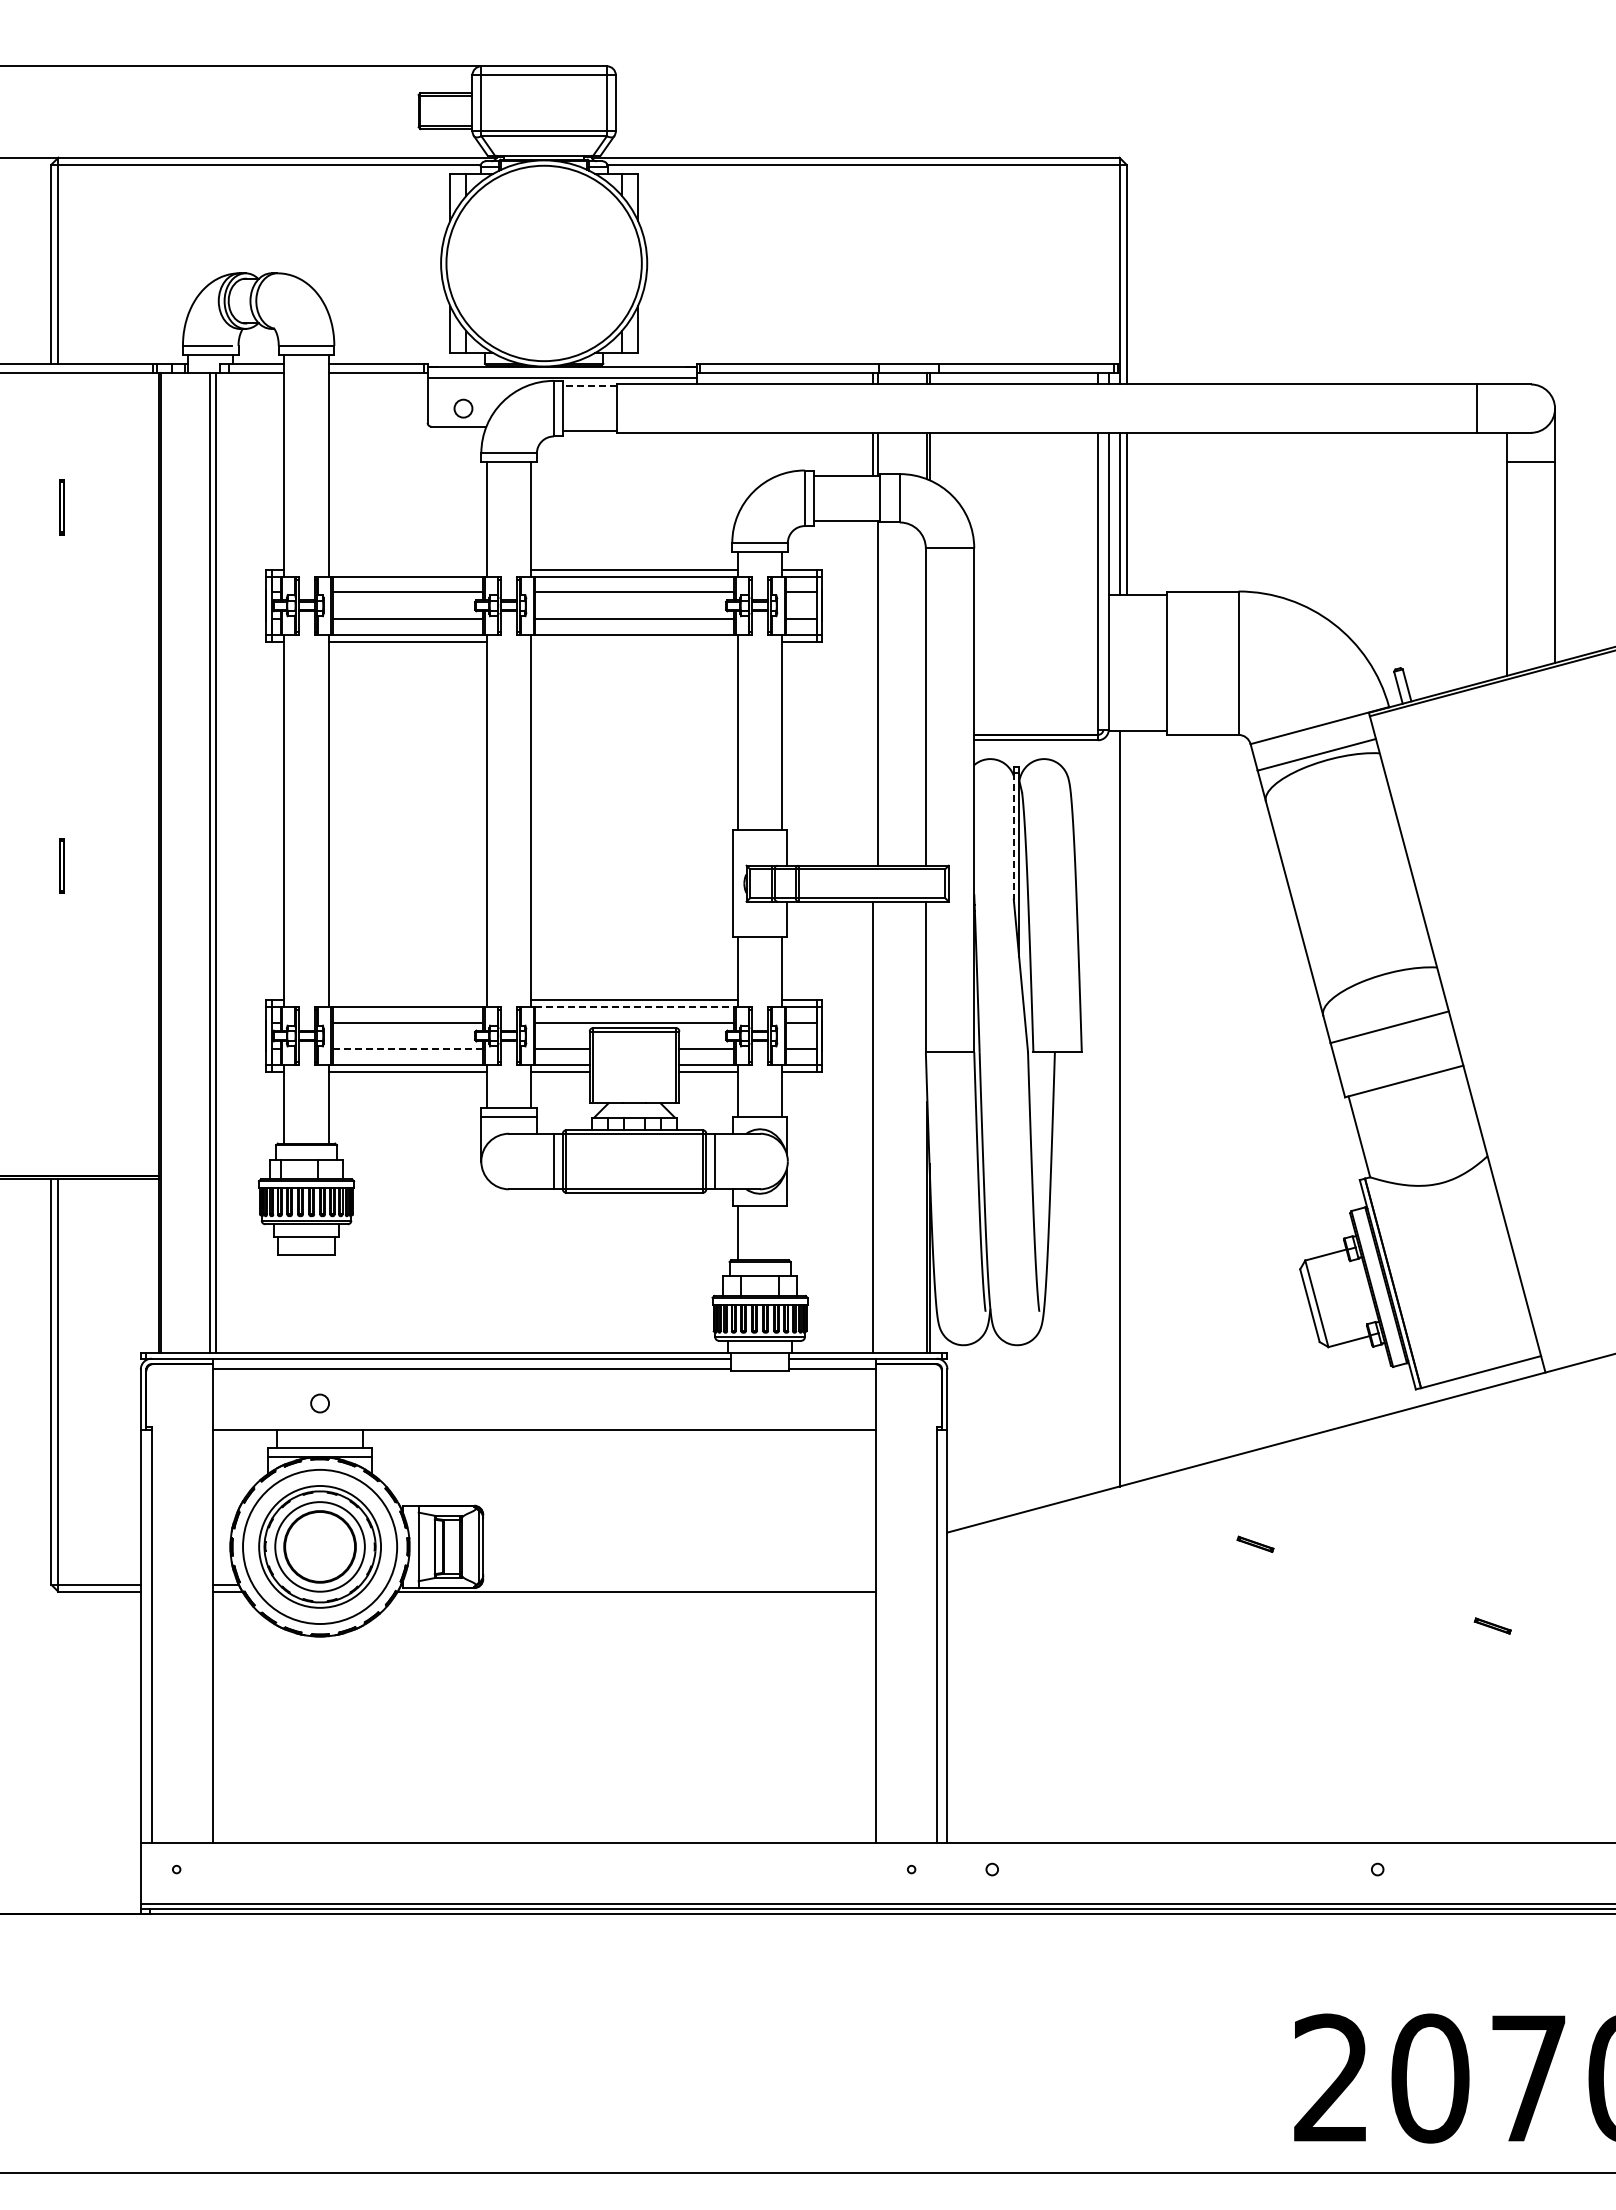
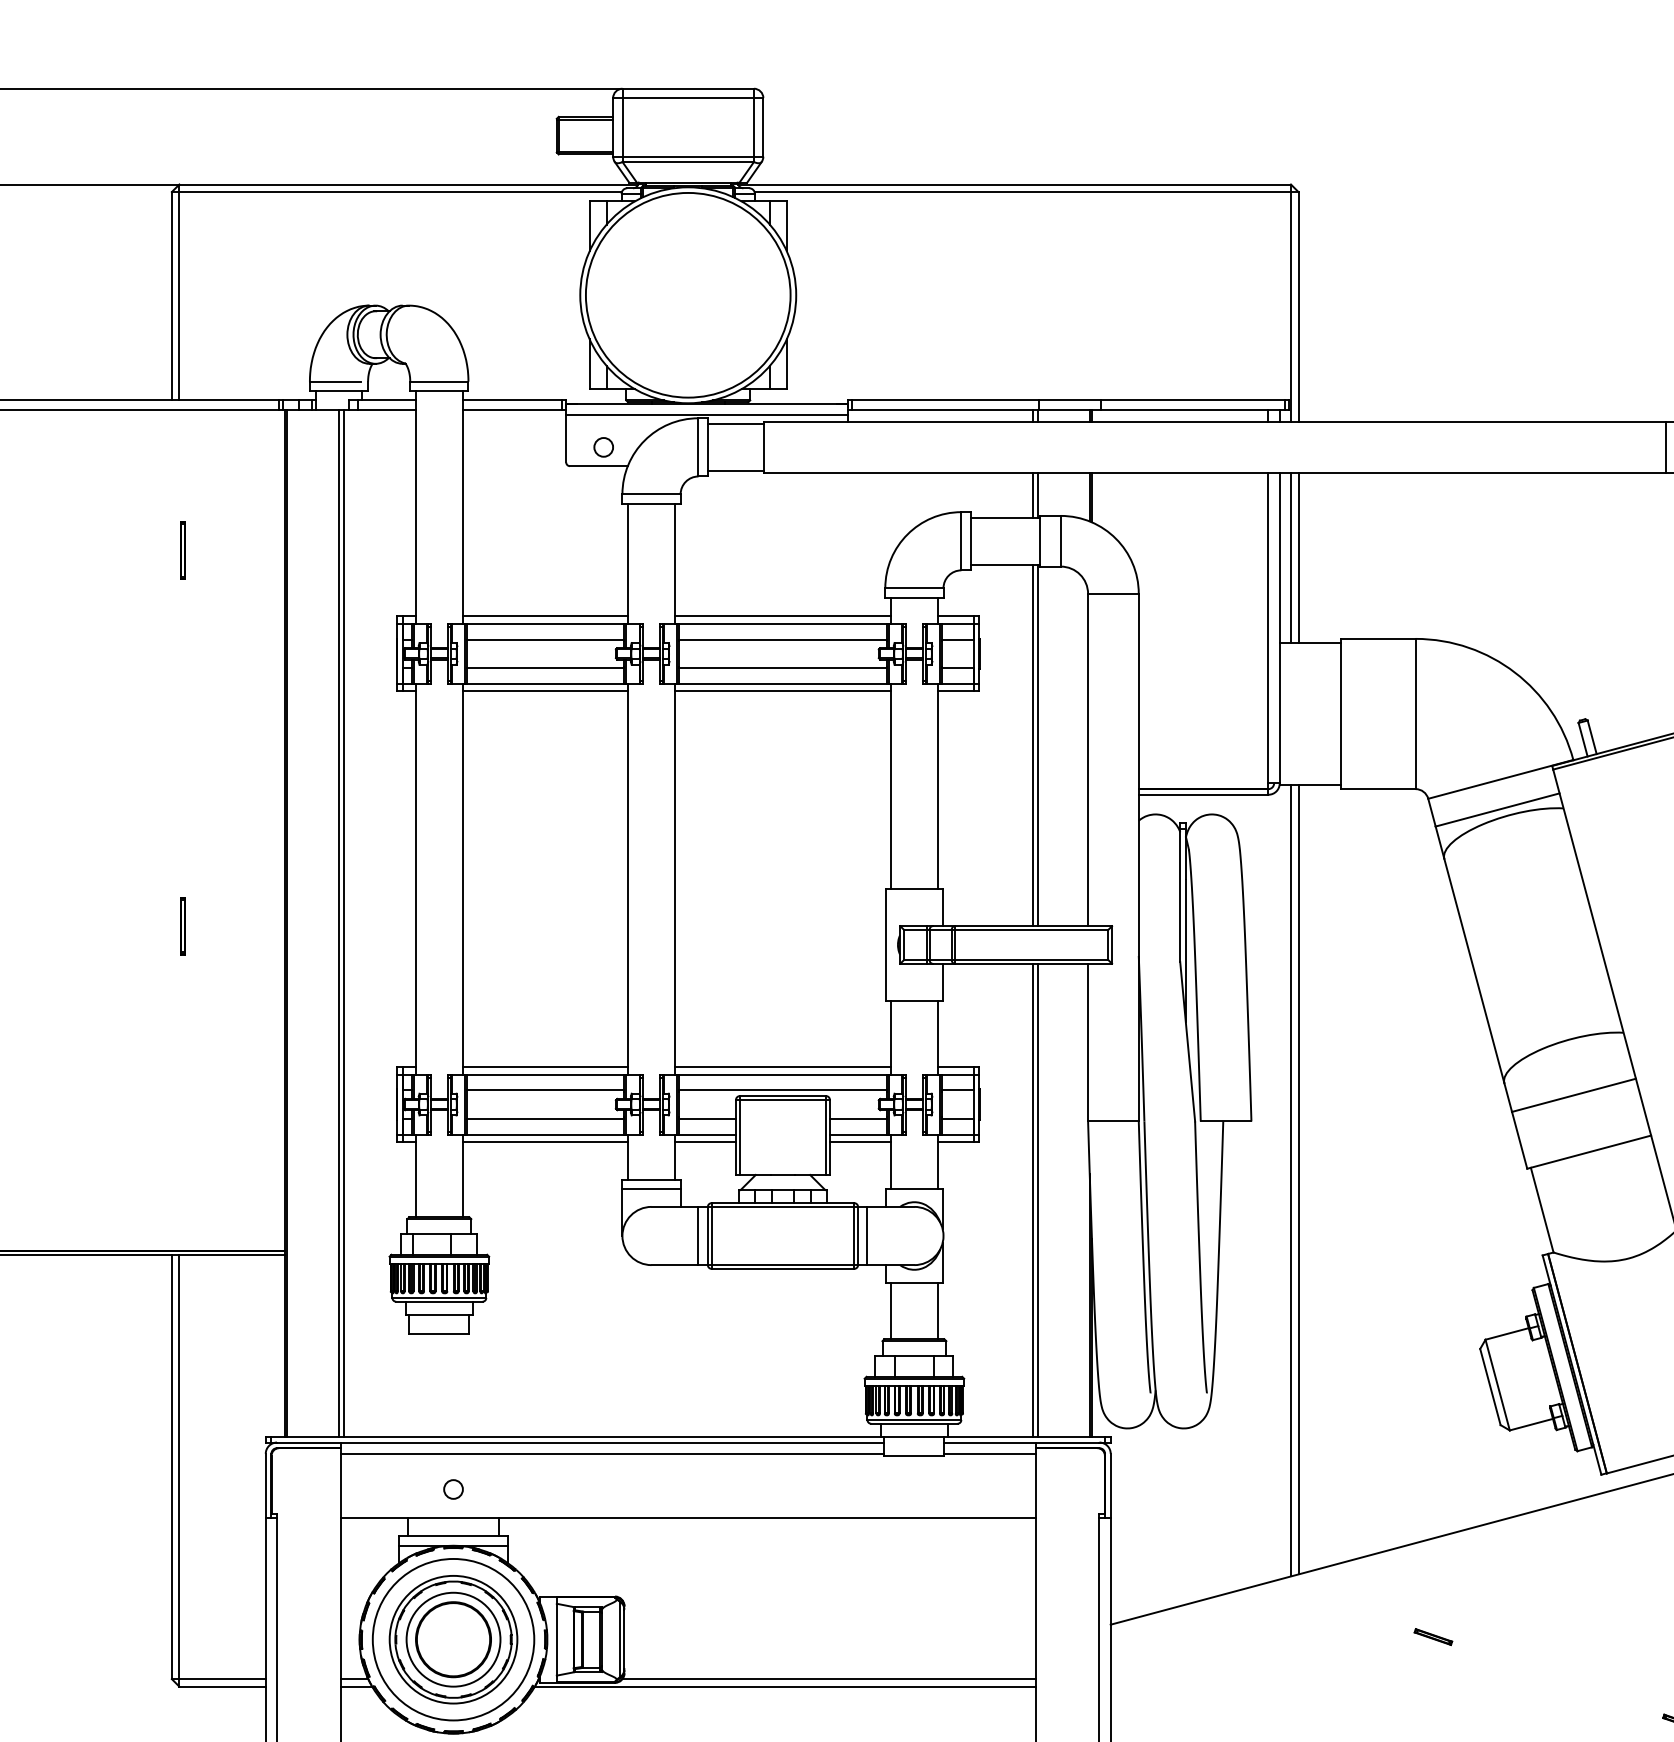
line: (589, 386) -> (735, 424), dashed -> solid
line: (407, 570) -> (545, 616), added
line: (634, 641) -> (782, 691), added
line: (872, 692) -> (1032, 744), added
line: (1013, 836) -> (1179, 895), dashed -> solid
line: (407, 1000) -> (545, 1067), added
line: (635, 1007) -> (783, 1074), dashed -> solid
line: (408, 1049) -> (546, 1118), dashed -> solid
line: (1126, 1107) -> (1298, 1179), added
line: (877, 1127) -> (1037, 1200), added
line: (782, 1233) -> (937, 1311), added
line: (678, 1584) -> (828, 1679), added

